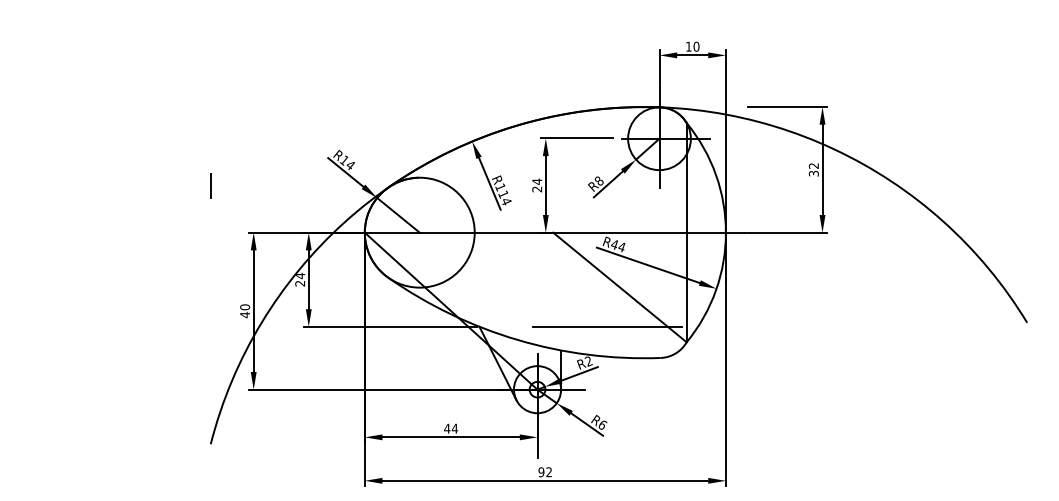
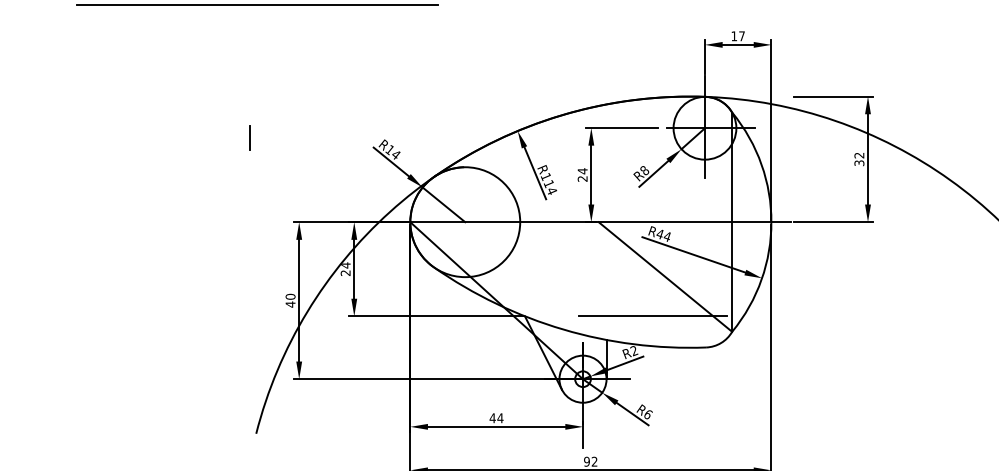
line: (211, 15) -> (256, 5), added
text: (696, 46) -> (741, 36), 10 -> 17
line: (210, 185) -> (248, 137), moved

